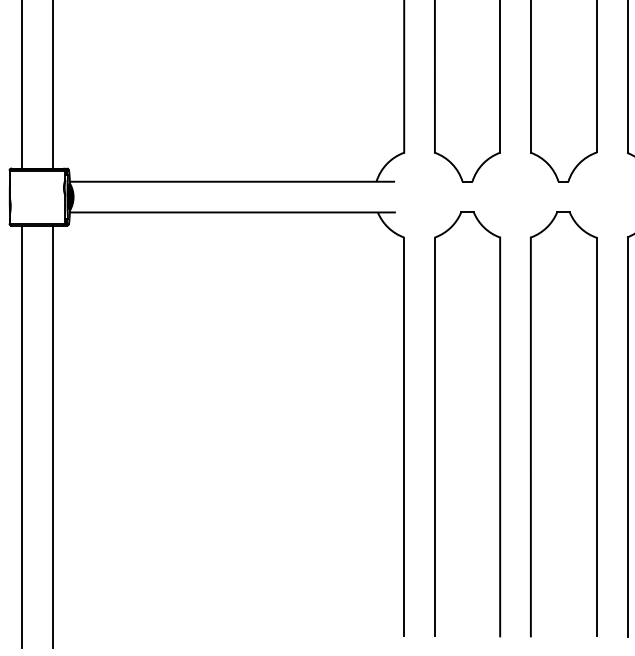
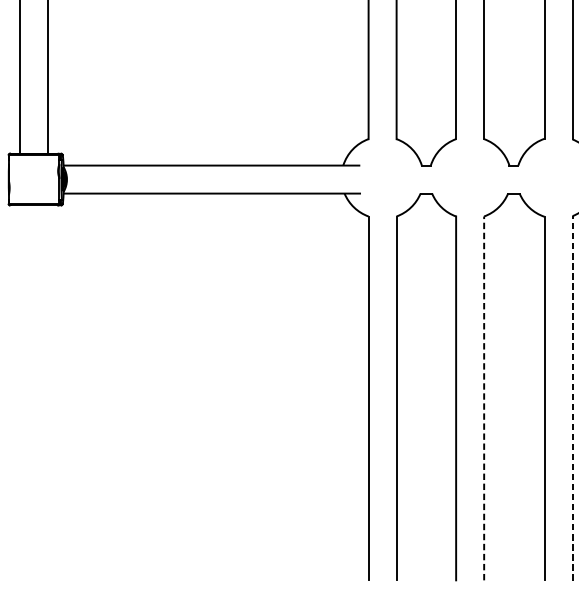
line: (22, 436) -> (20, 397), removed
line: (53, 436) -> (48, 397), removed
line: (530, 436) -> (483, 397), solid -> dashed
line: (627, 436) -> (572, 397), solid -> dashed

